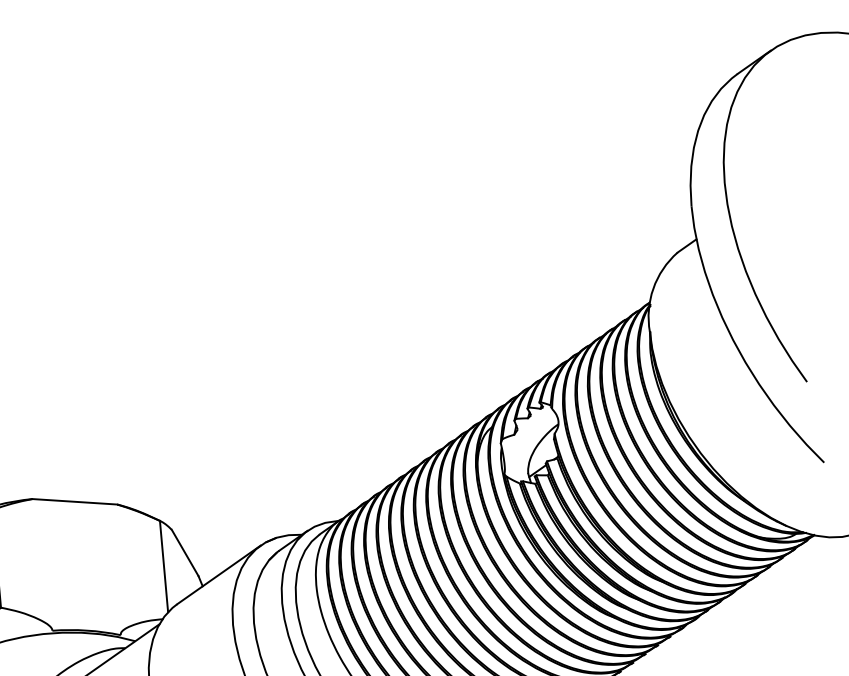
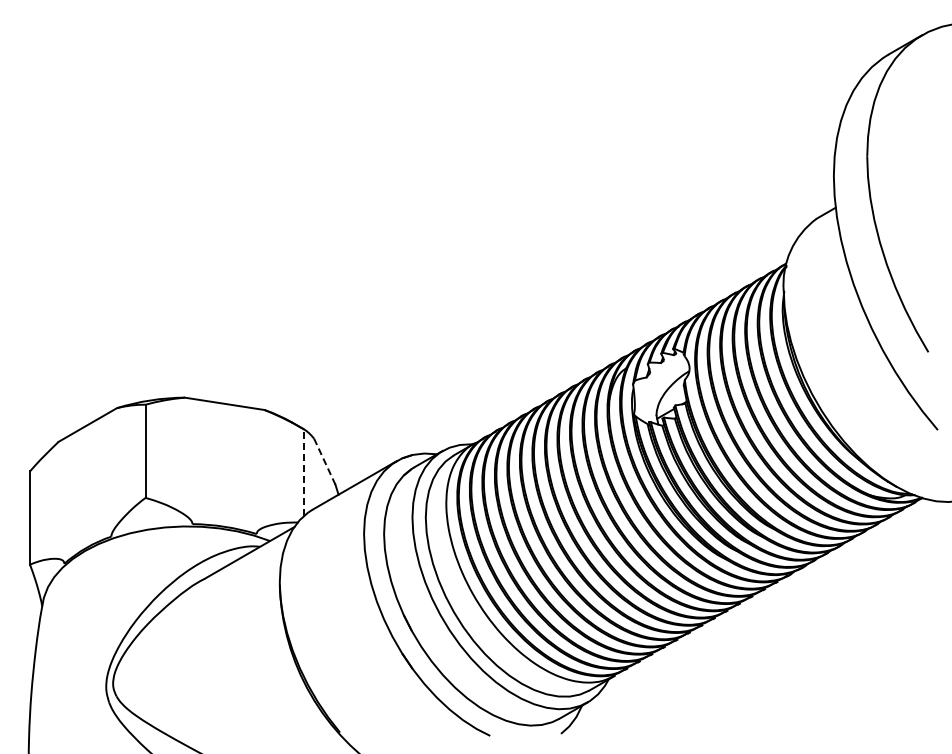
line: (184, 553) -> (324, 462), solid -> dashed
line: (163, 566) -> (303, 472), solid -> dashed

